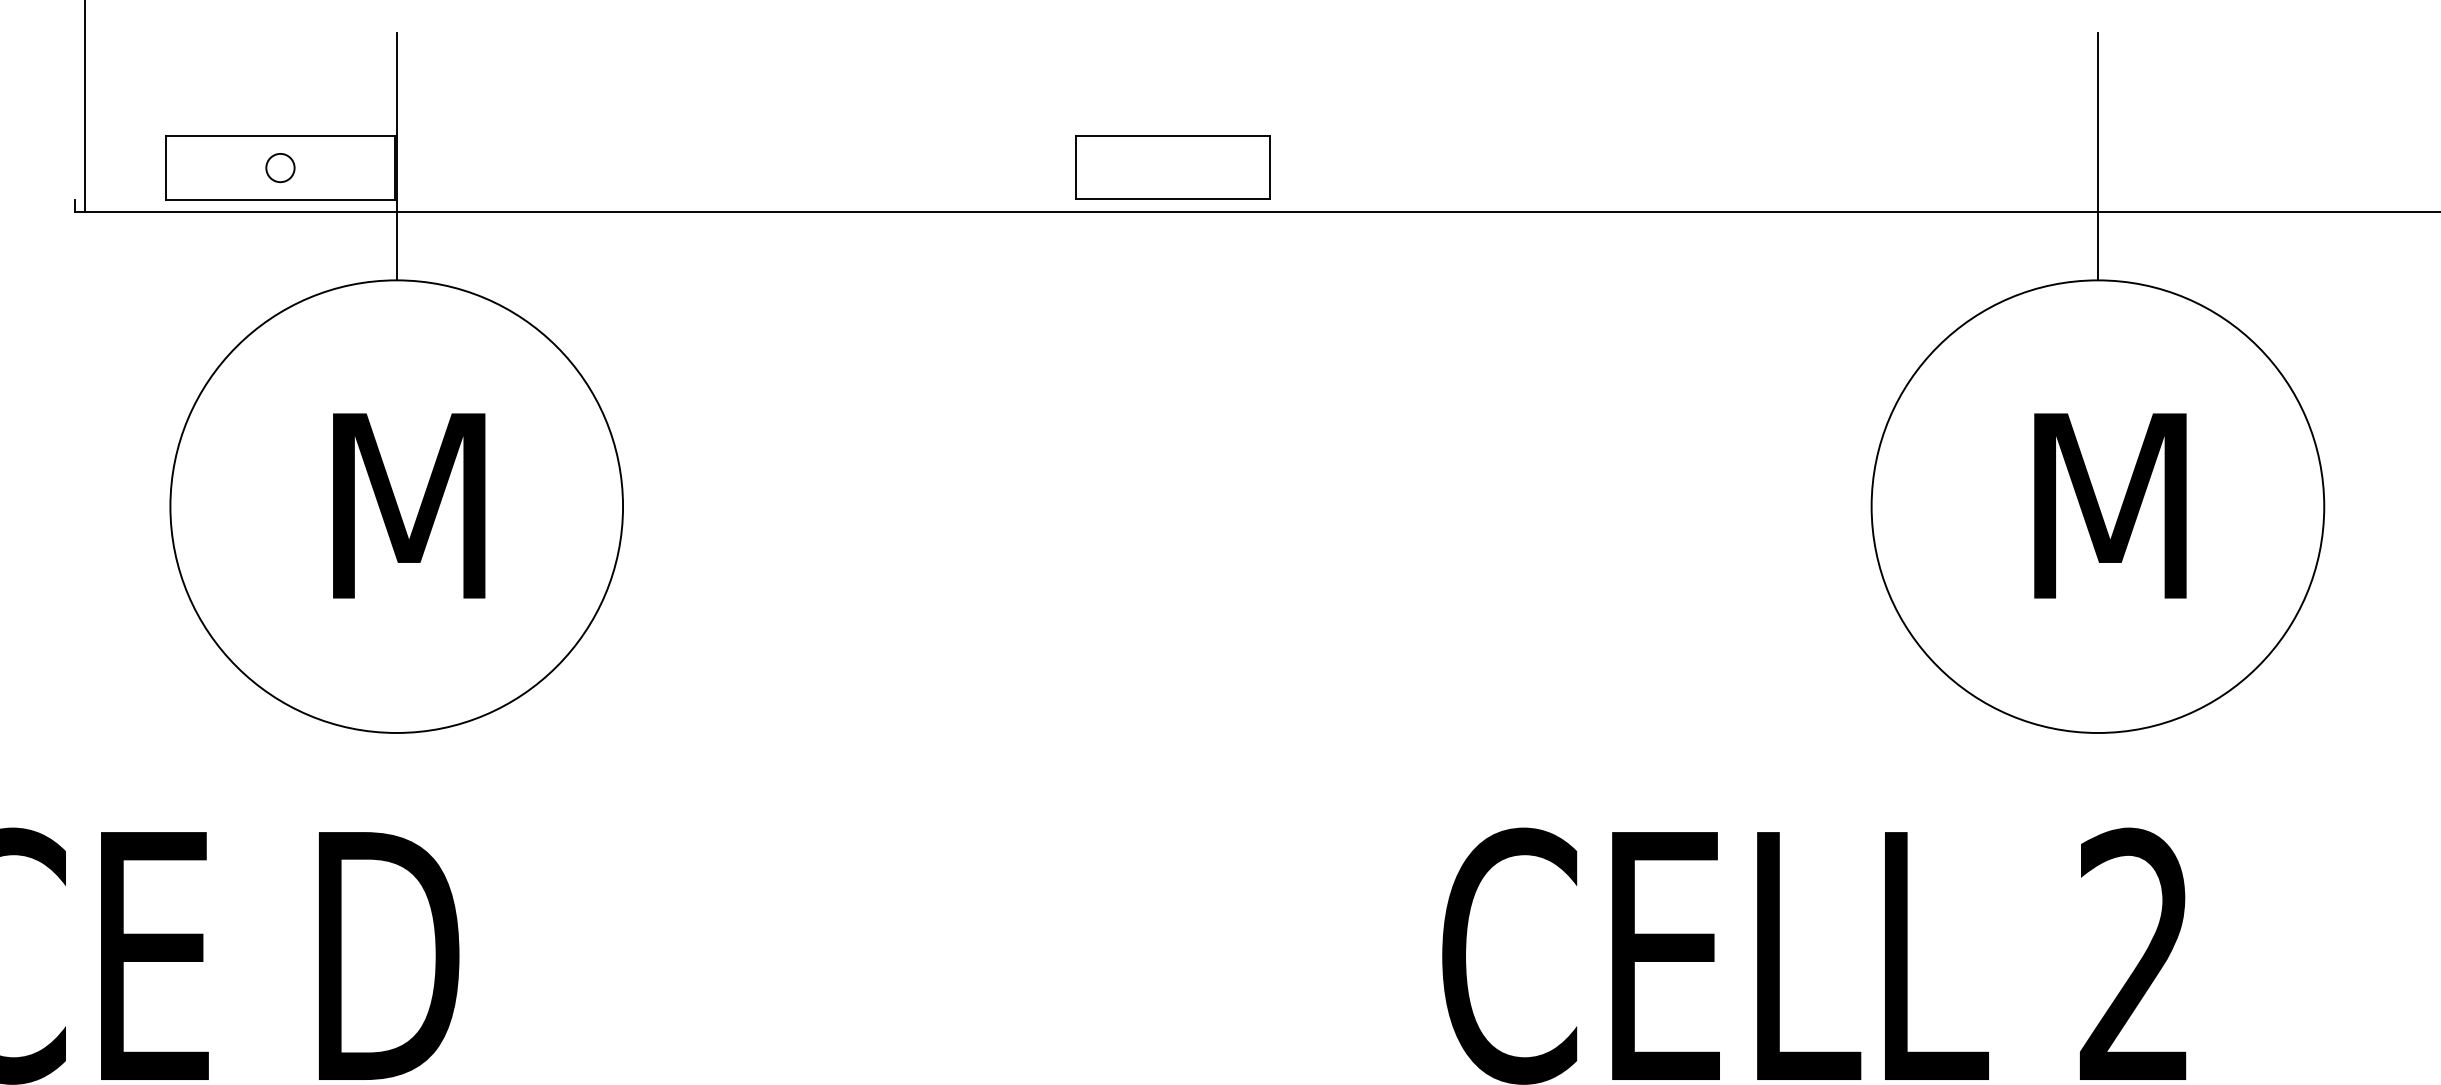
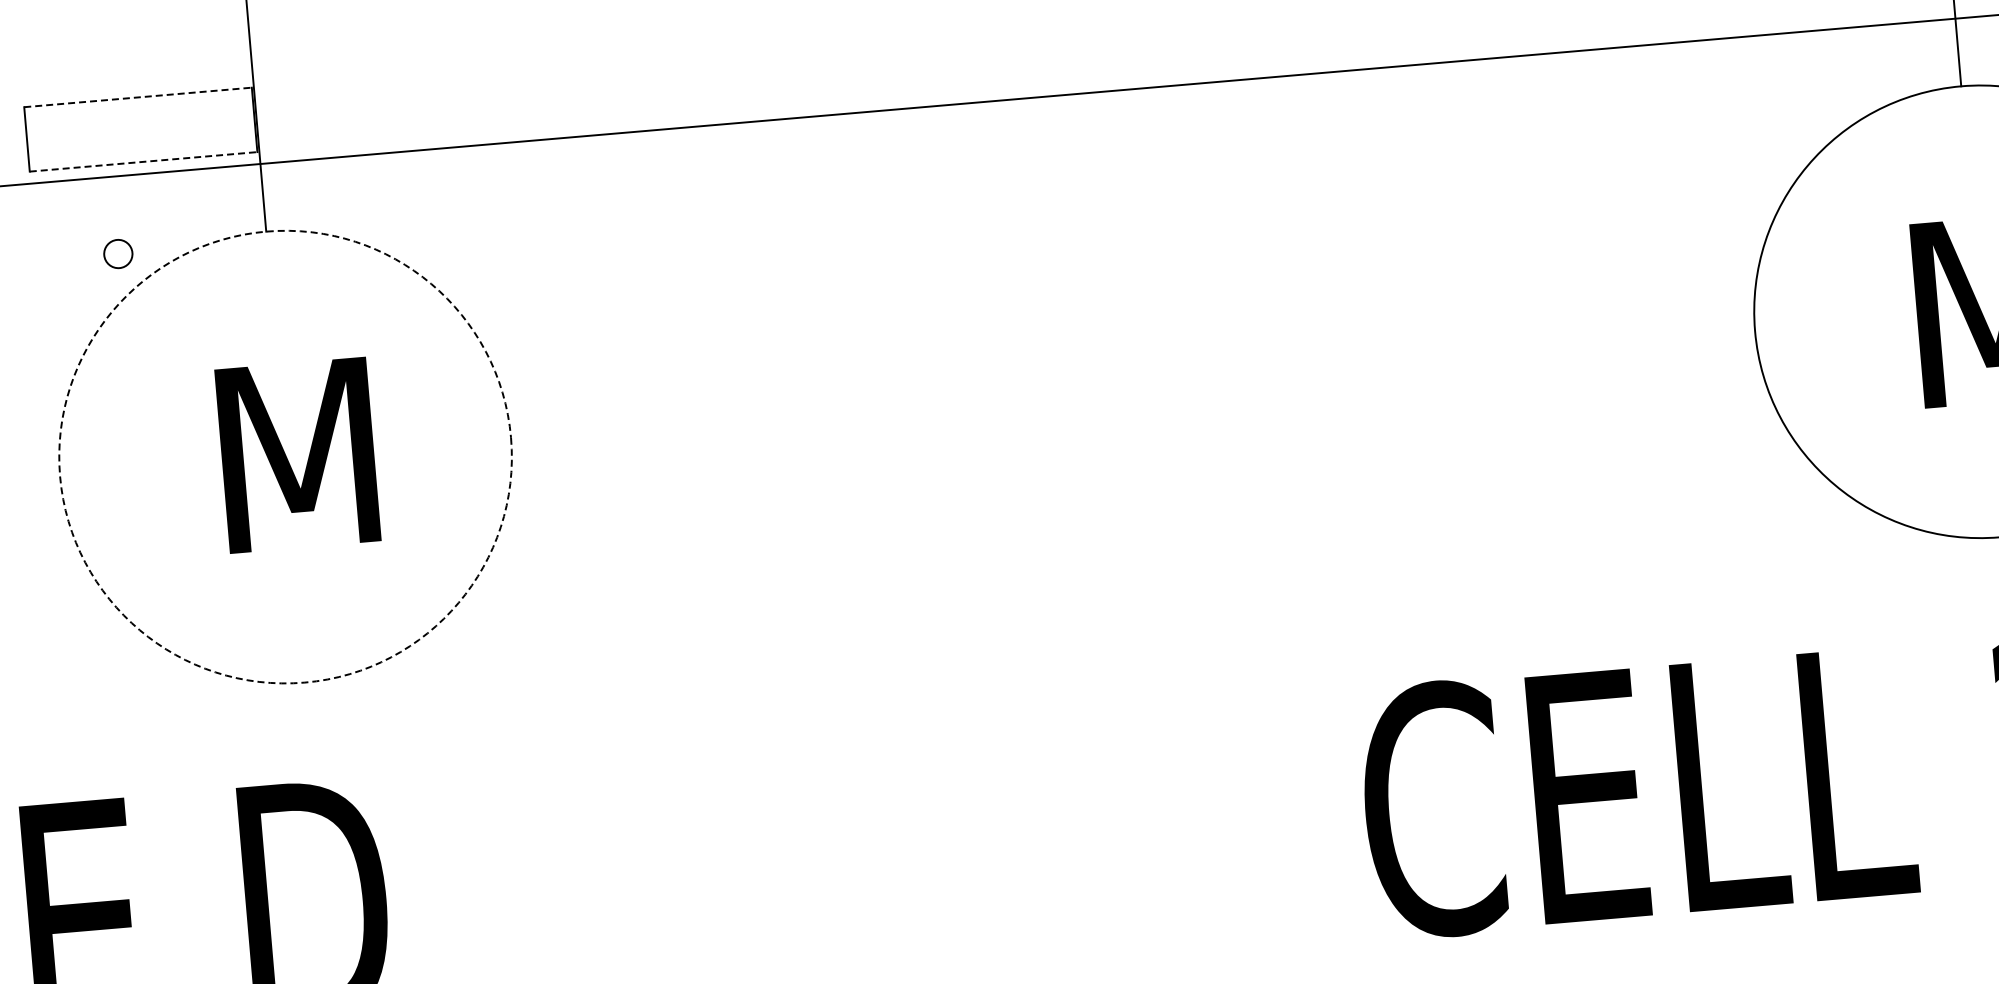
line: (280, 135) -> (138, 97), solid -> dashed
part: (1172, 167) -> (1029, 52), removed
circle: (280, 168) -> (118, 254), moved
line: (280, 200) -> (143, 161), solid -> dashed
circle: (396, 506) -> (285, 456), solid -> dashed

